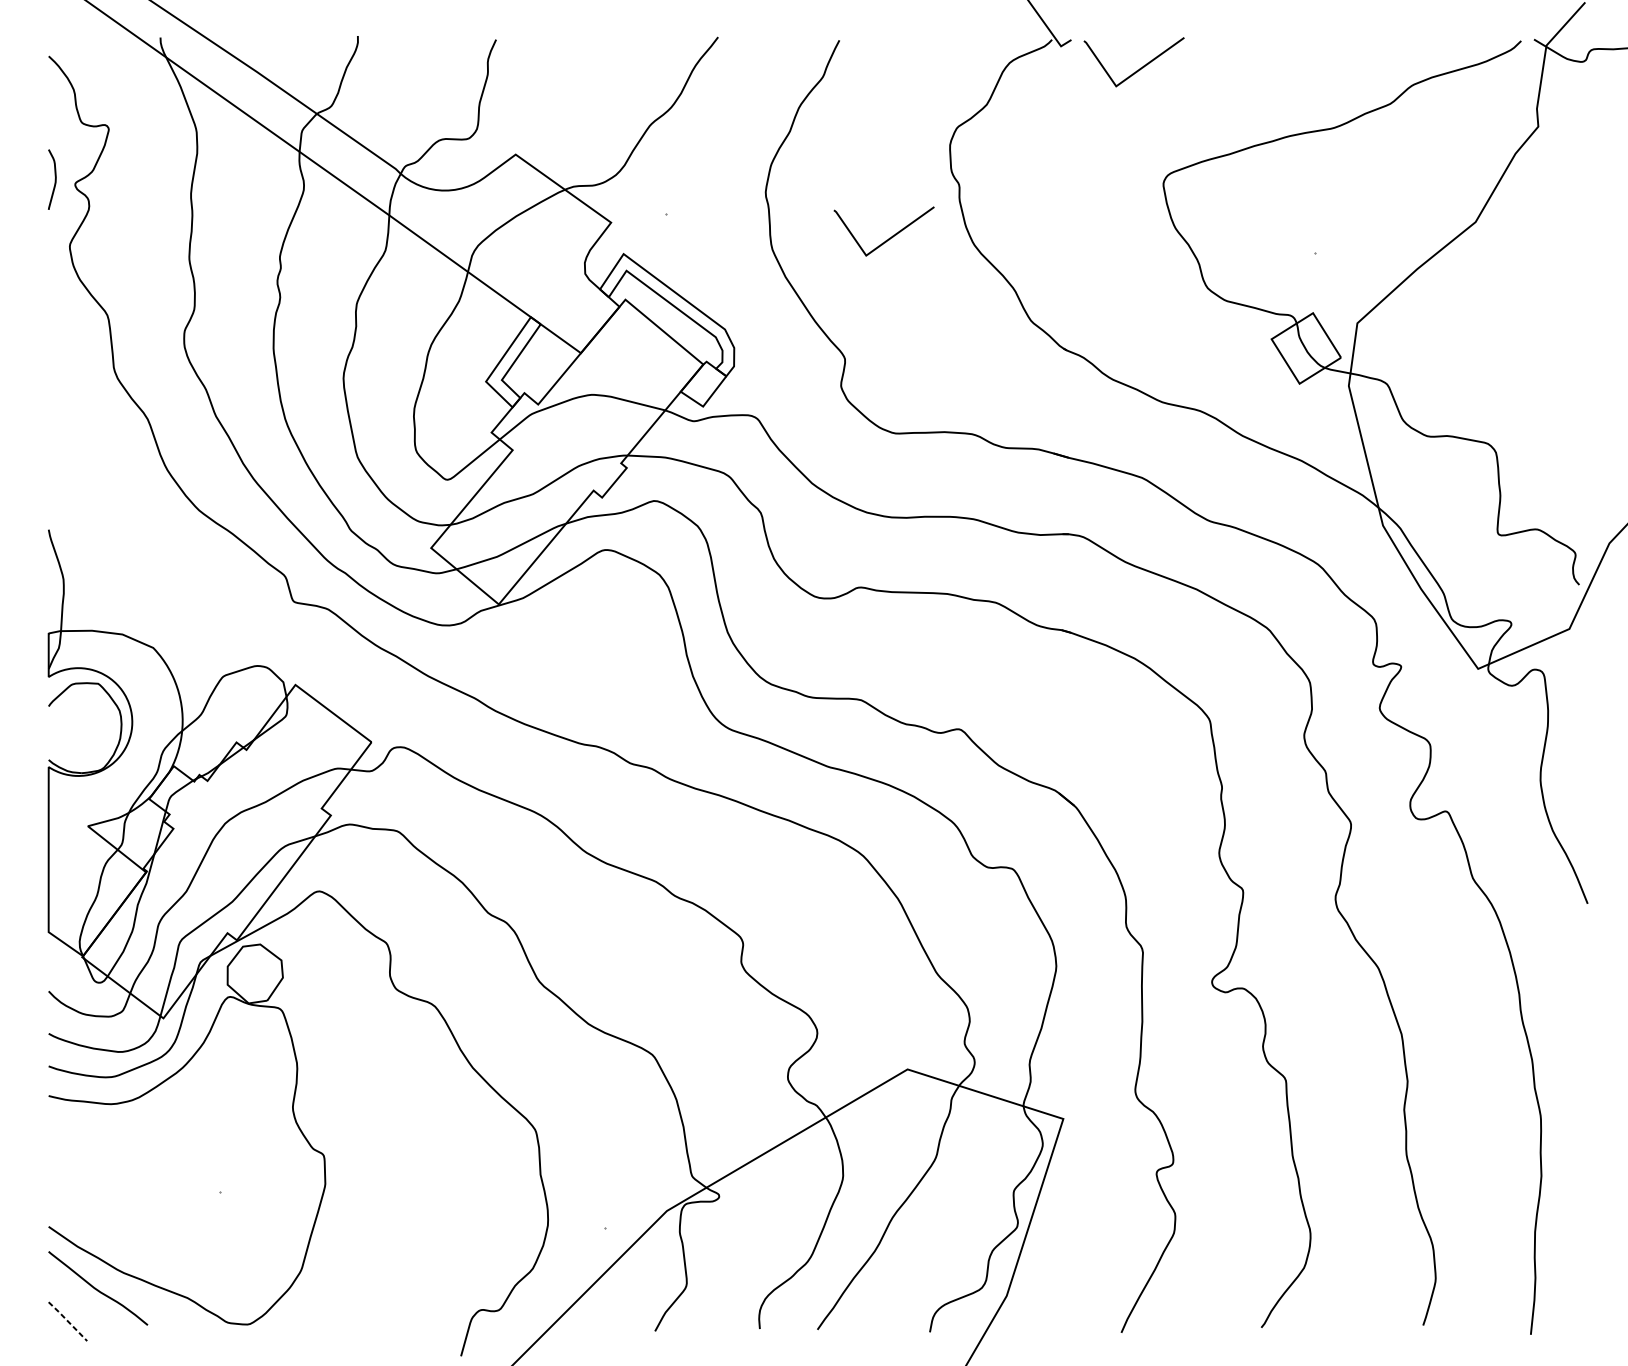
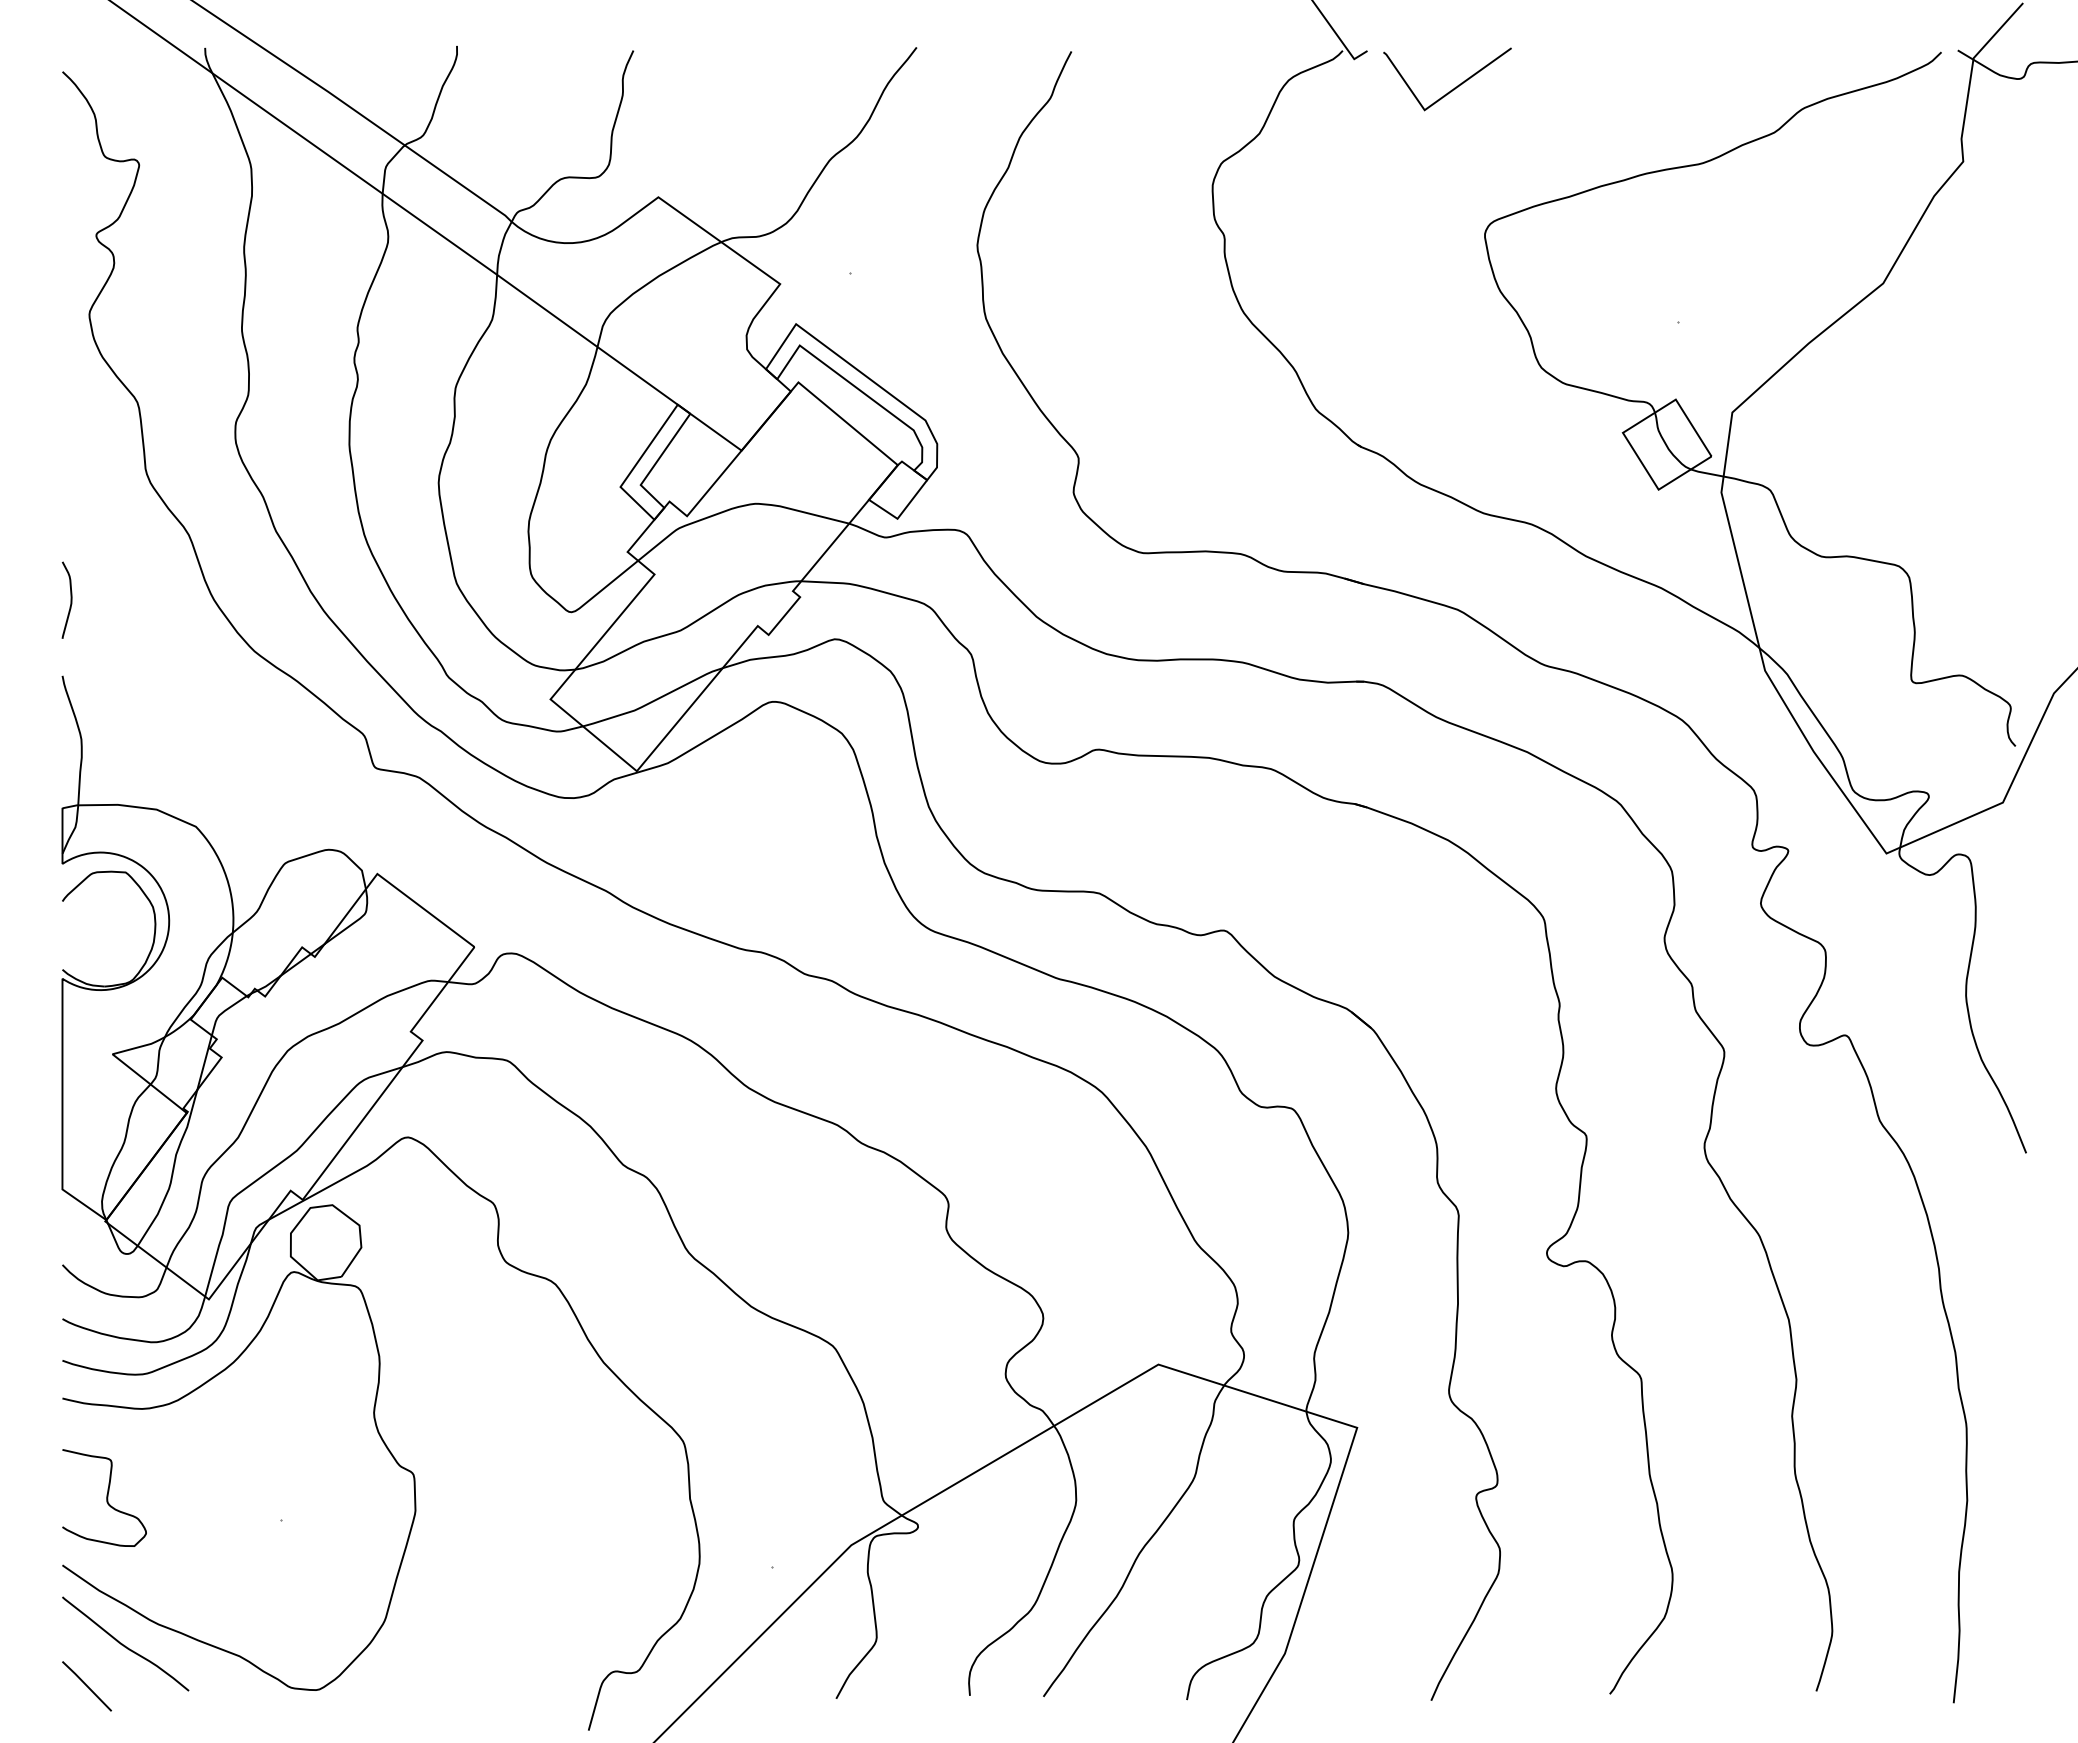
curve: (54, 179) -> (70, 599), moved
curve: (889, 237) -> (1135, 303), removed
curve: (83, 1173) -> (106, 1497), added
line: (67, 1320) -> (86, 1685), dashed -> solid

